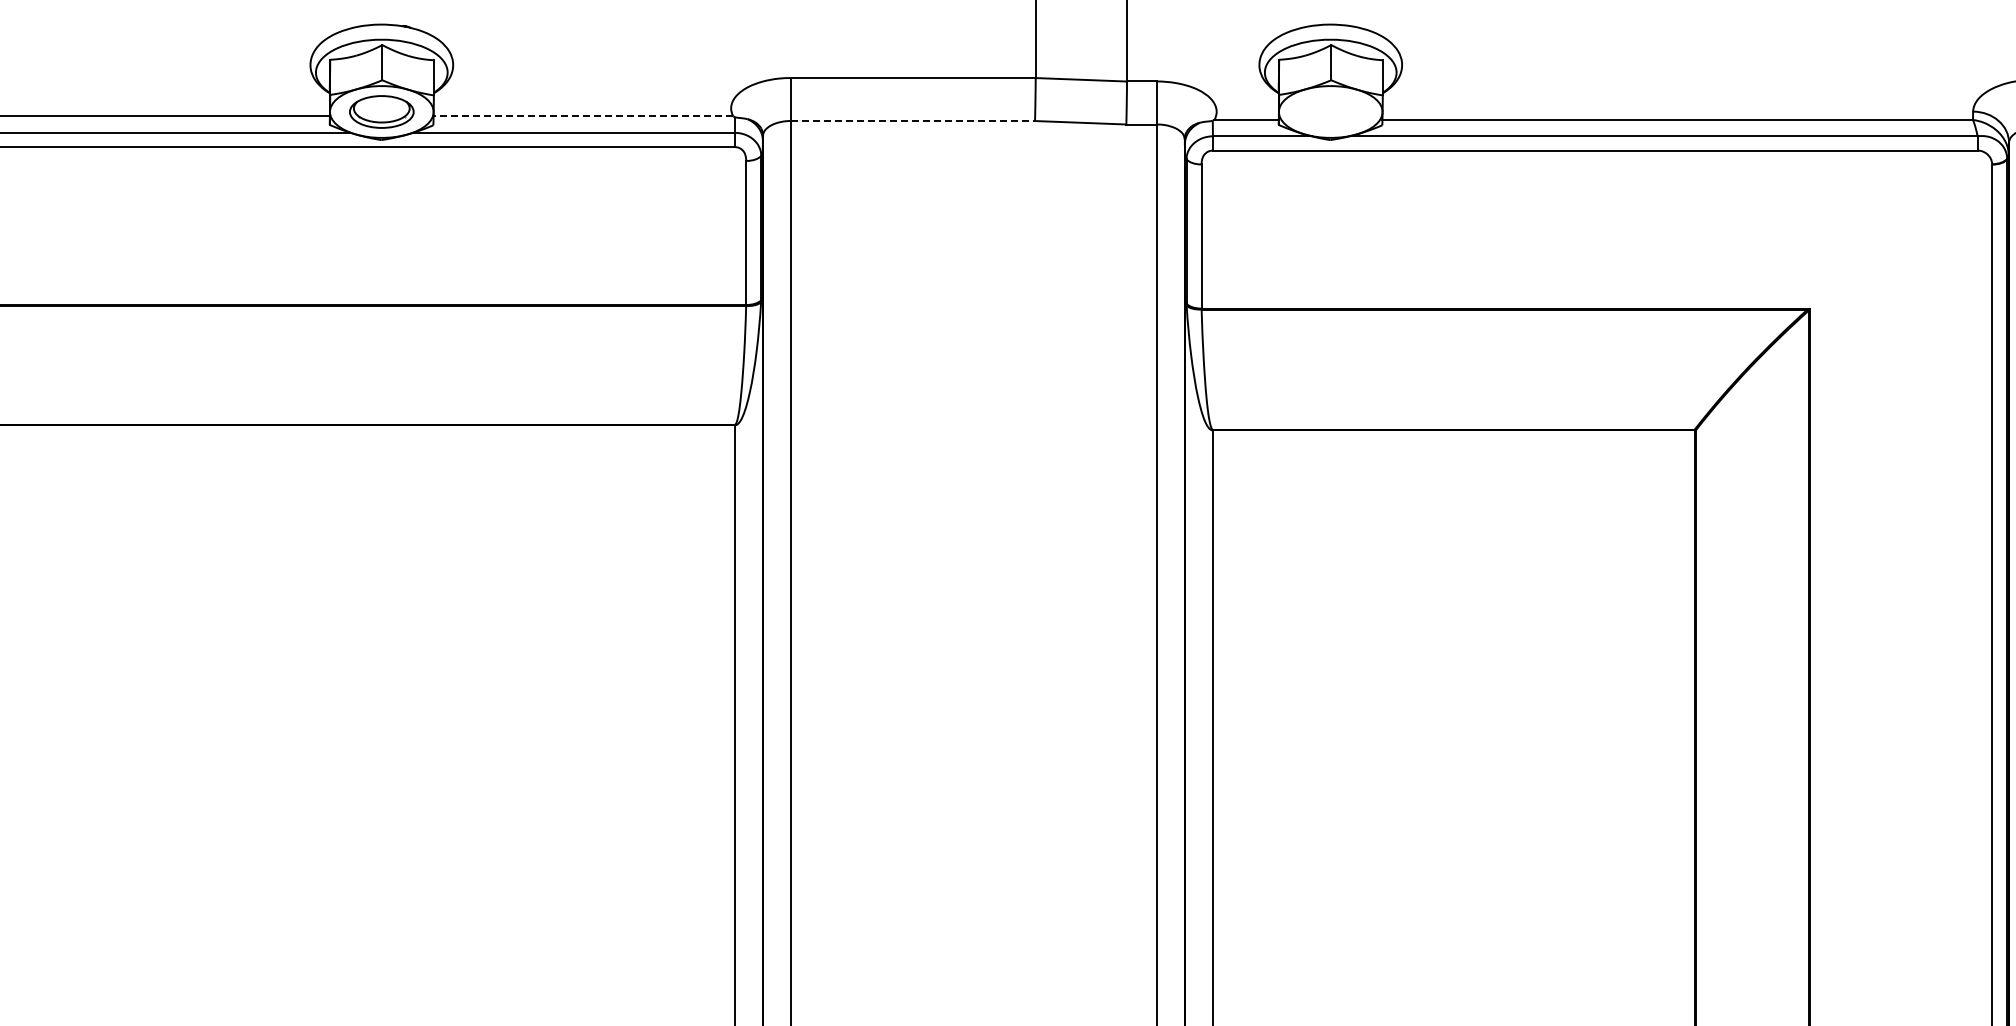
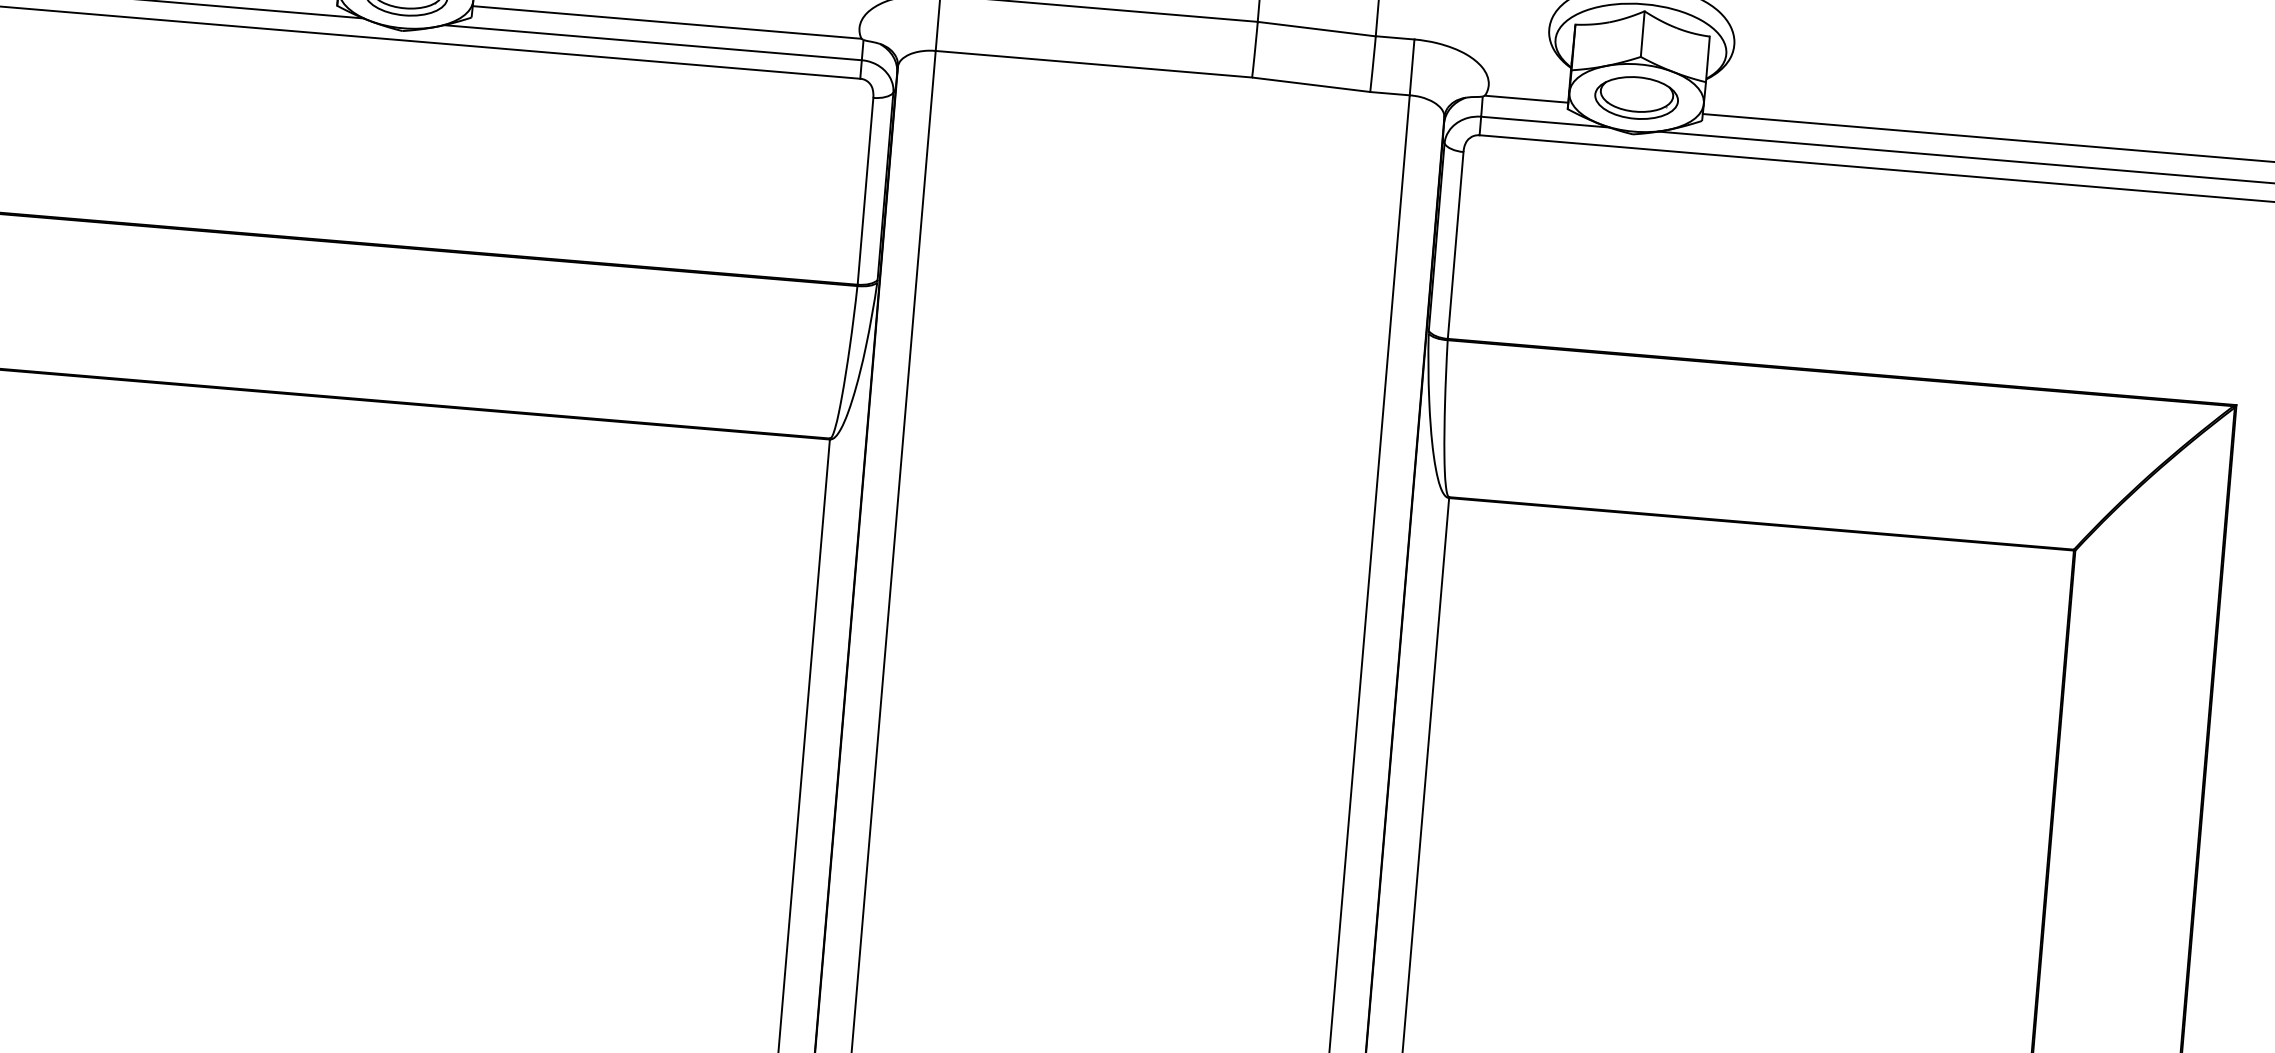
part: (1330, 111) -> (1636, 97), added
line: (583, 116) -> (667, 22), dashed -> solid
line: (913, 121) -> (1094, 64), dashed -> solid

